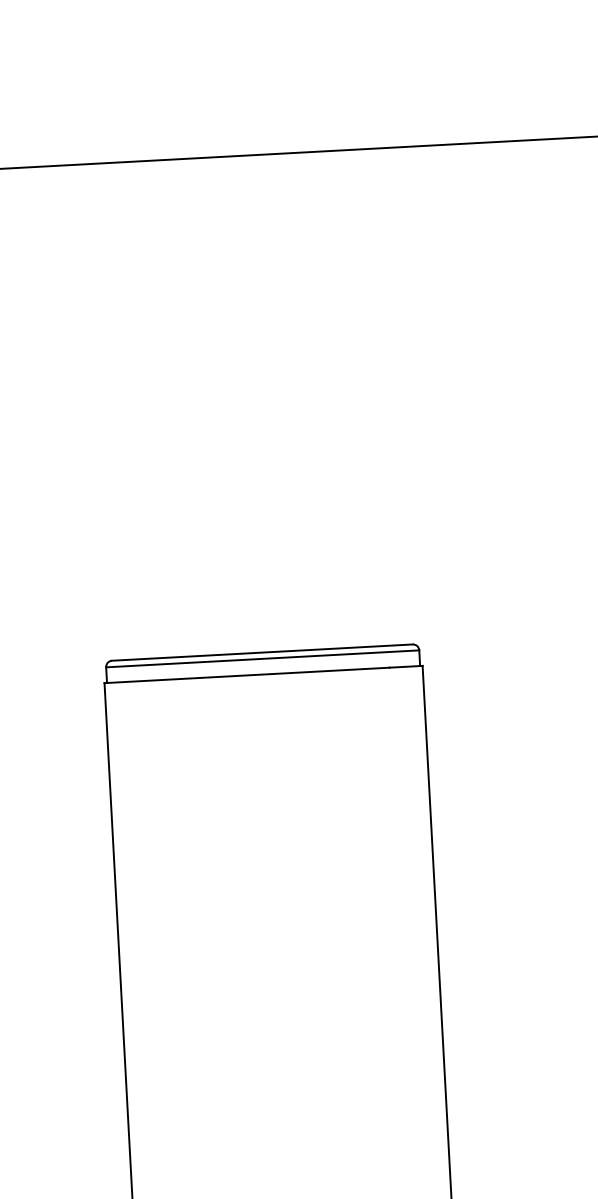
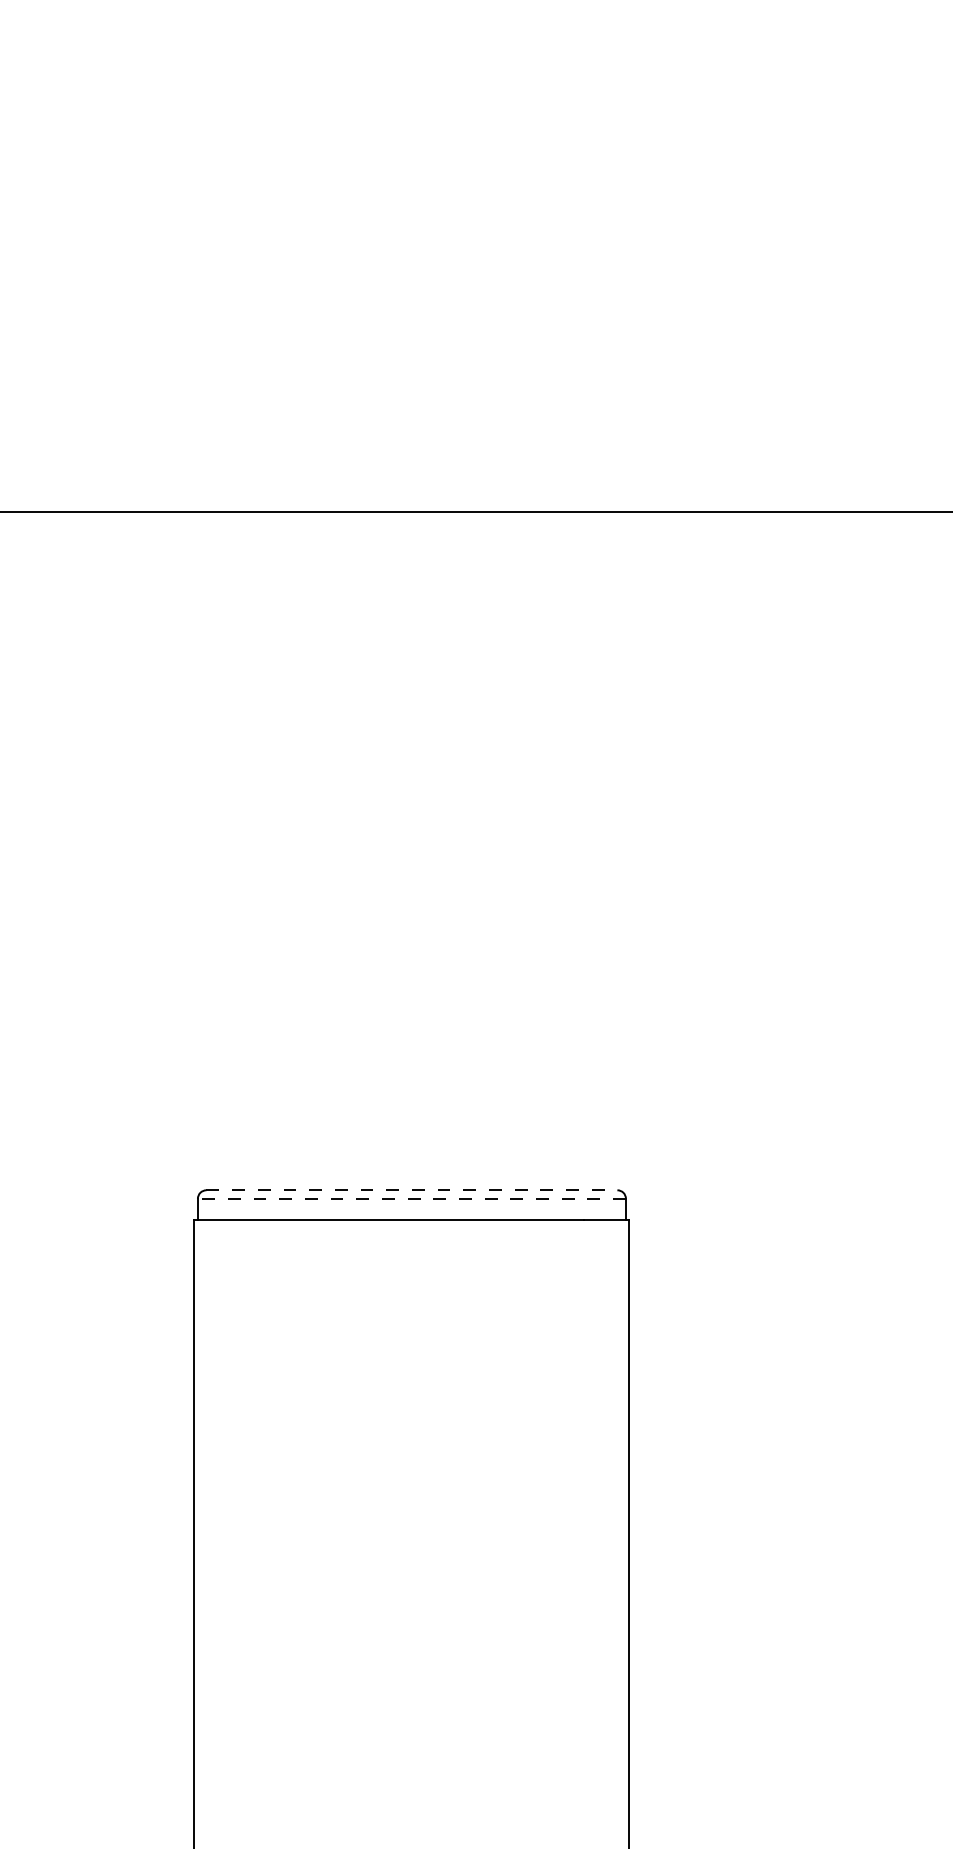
line: (262, 652) -> (412, 1190), solid -> dashed
line: (262, 658) -> (411, 1198), solid -> dashed

